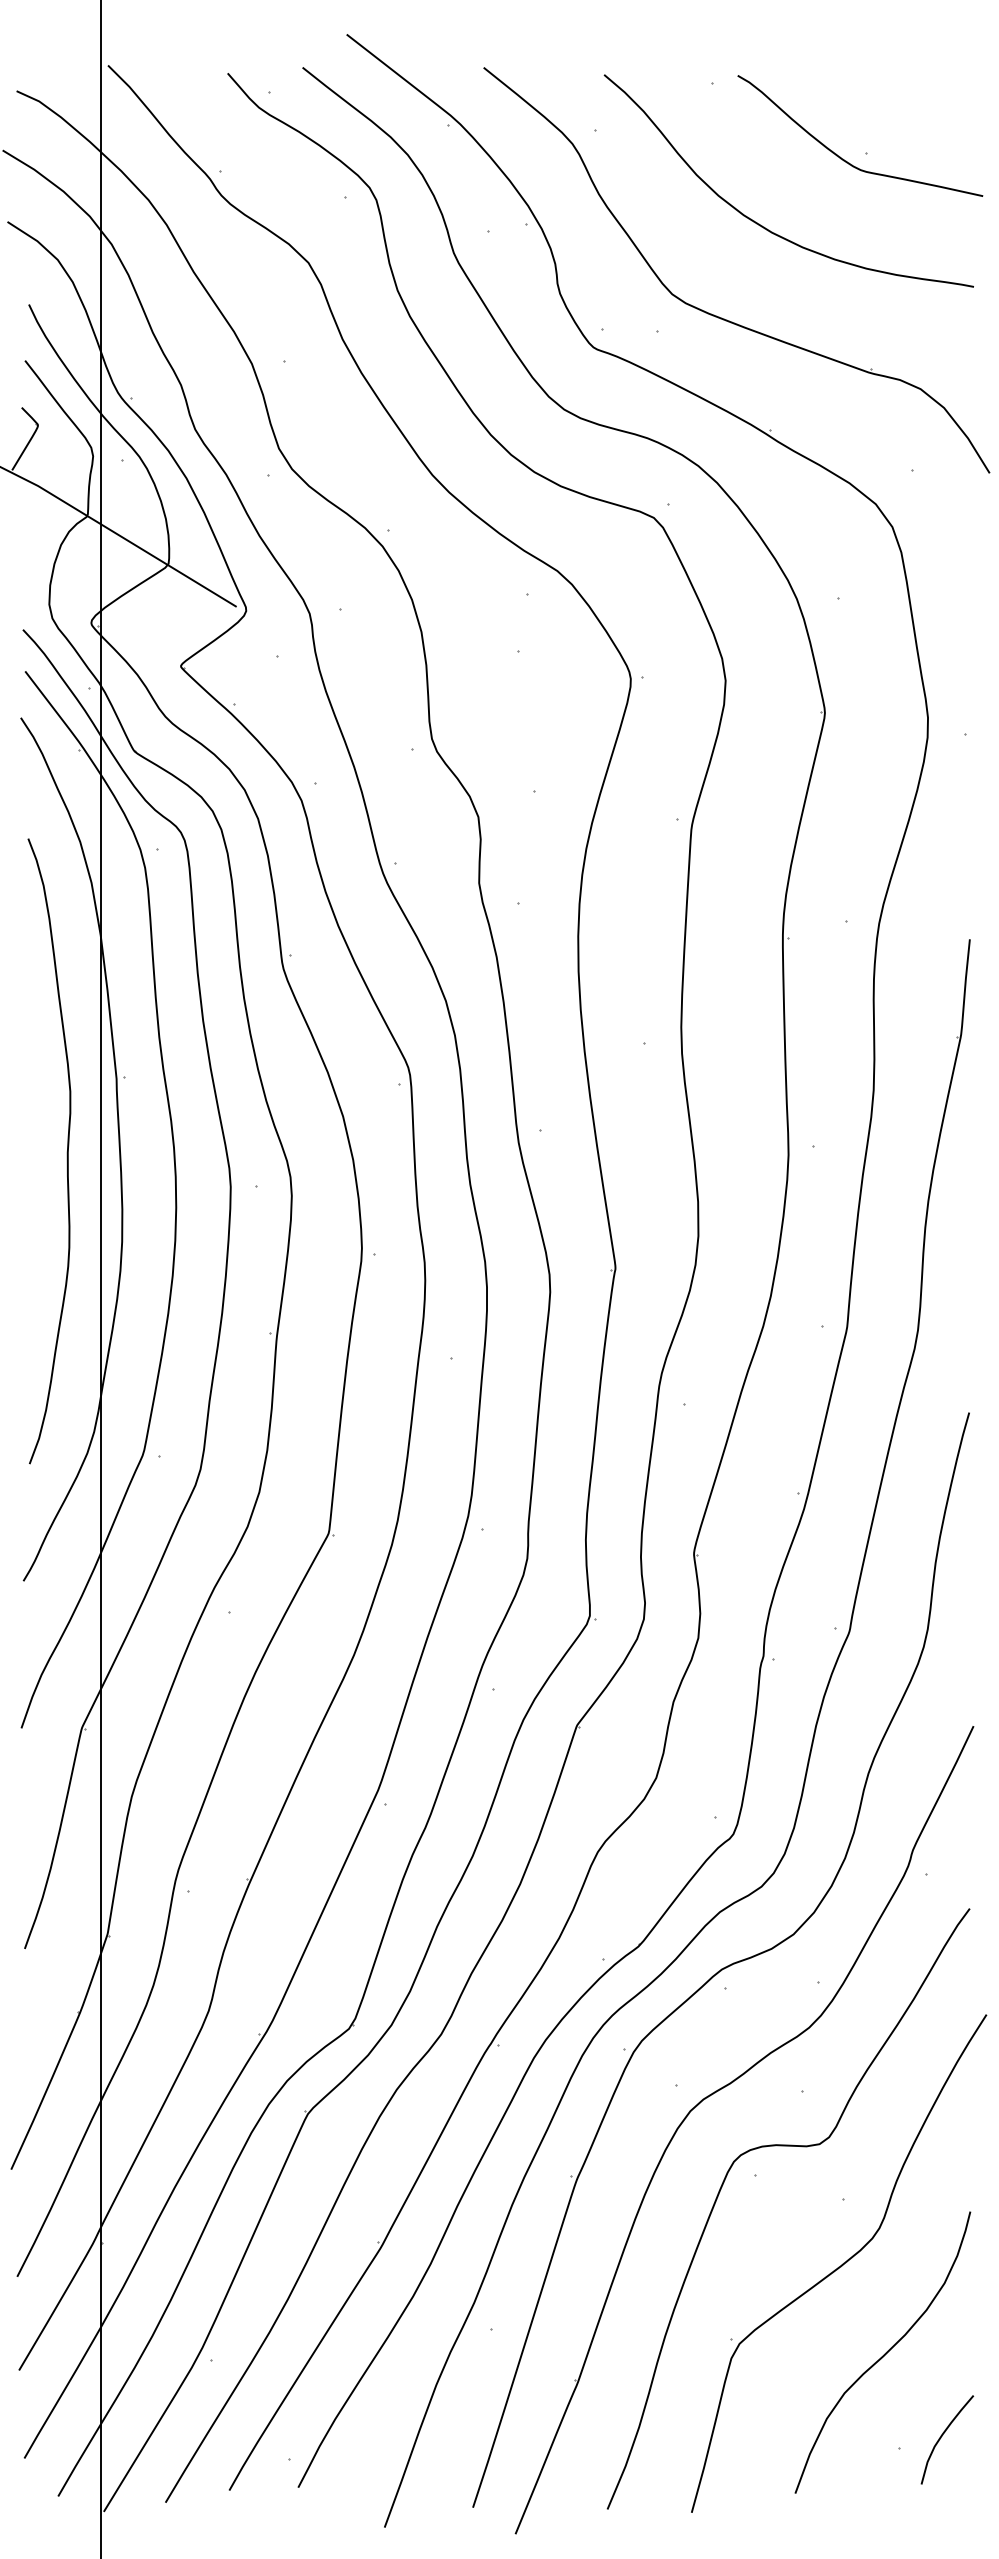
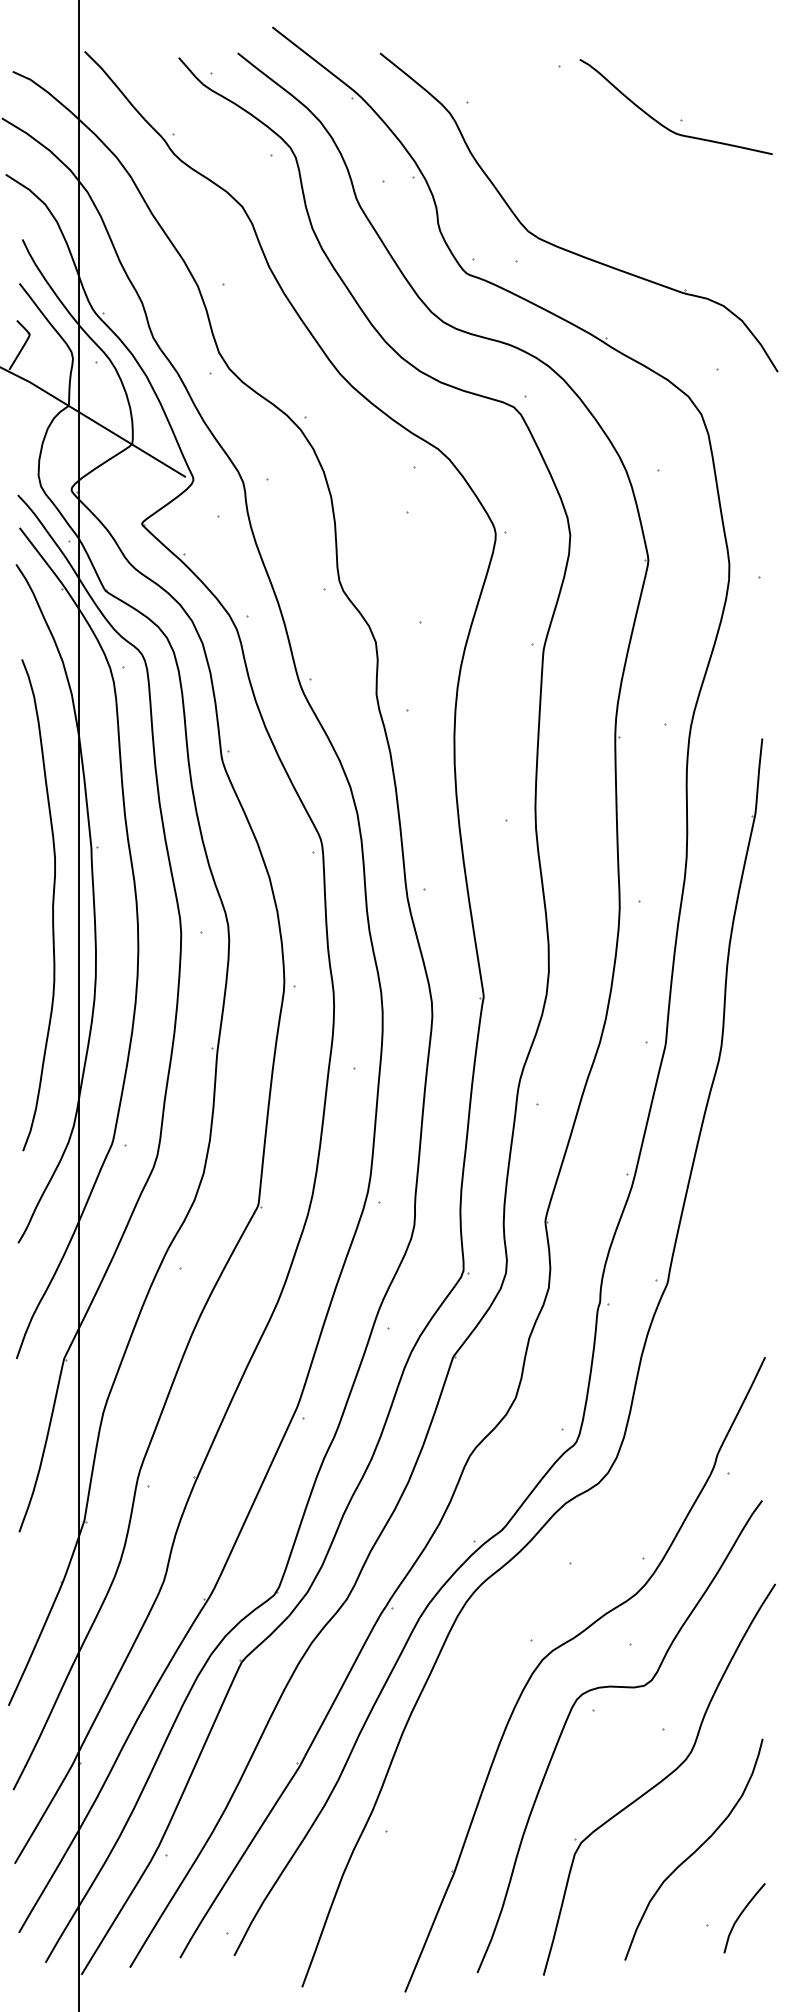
curve: (759, 223) -> (596, 175), removed
part: (723, 1967) -> (568, 1546), removed

